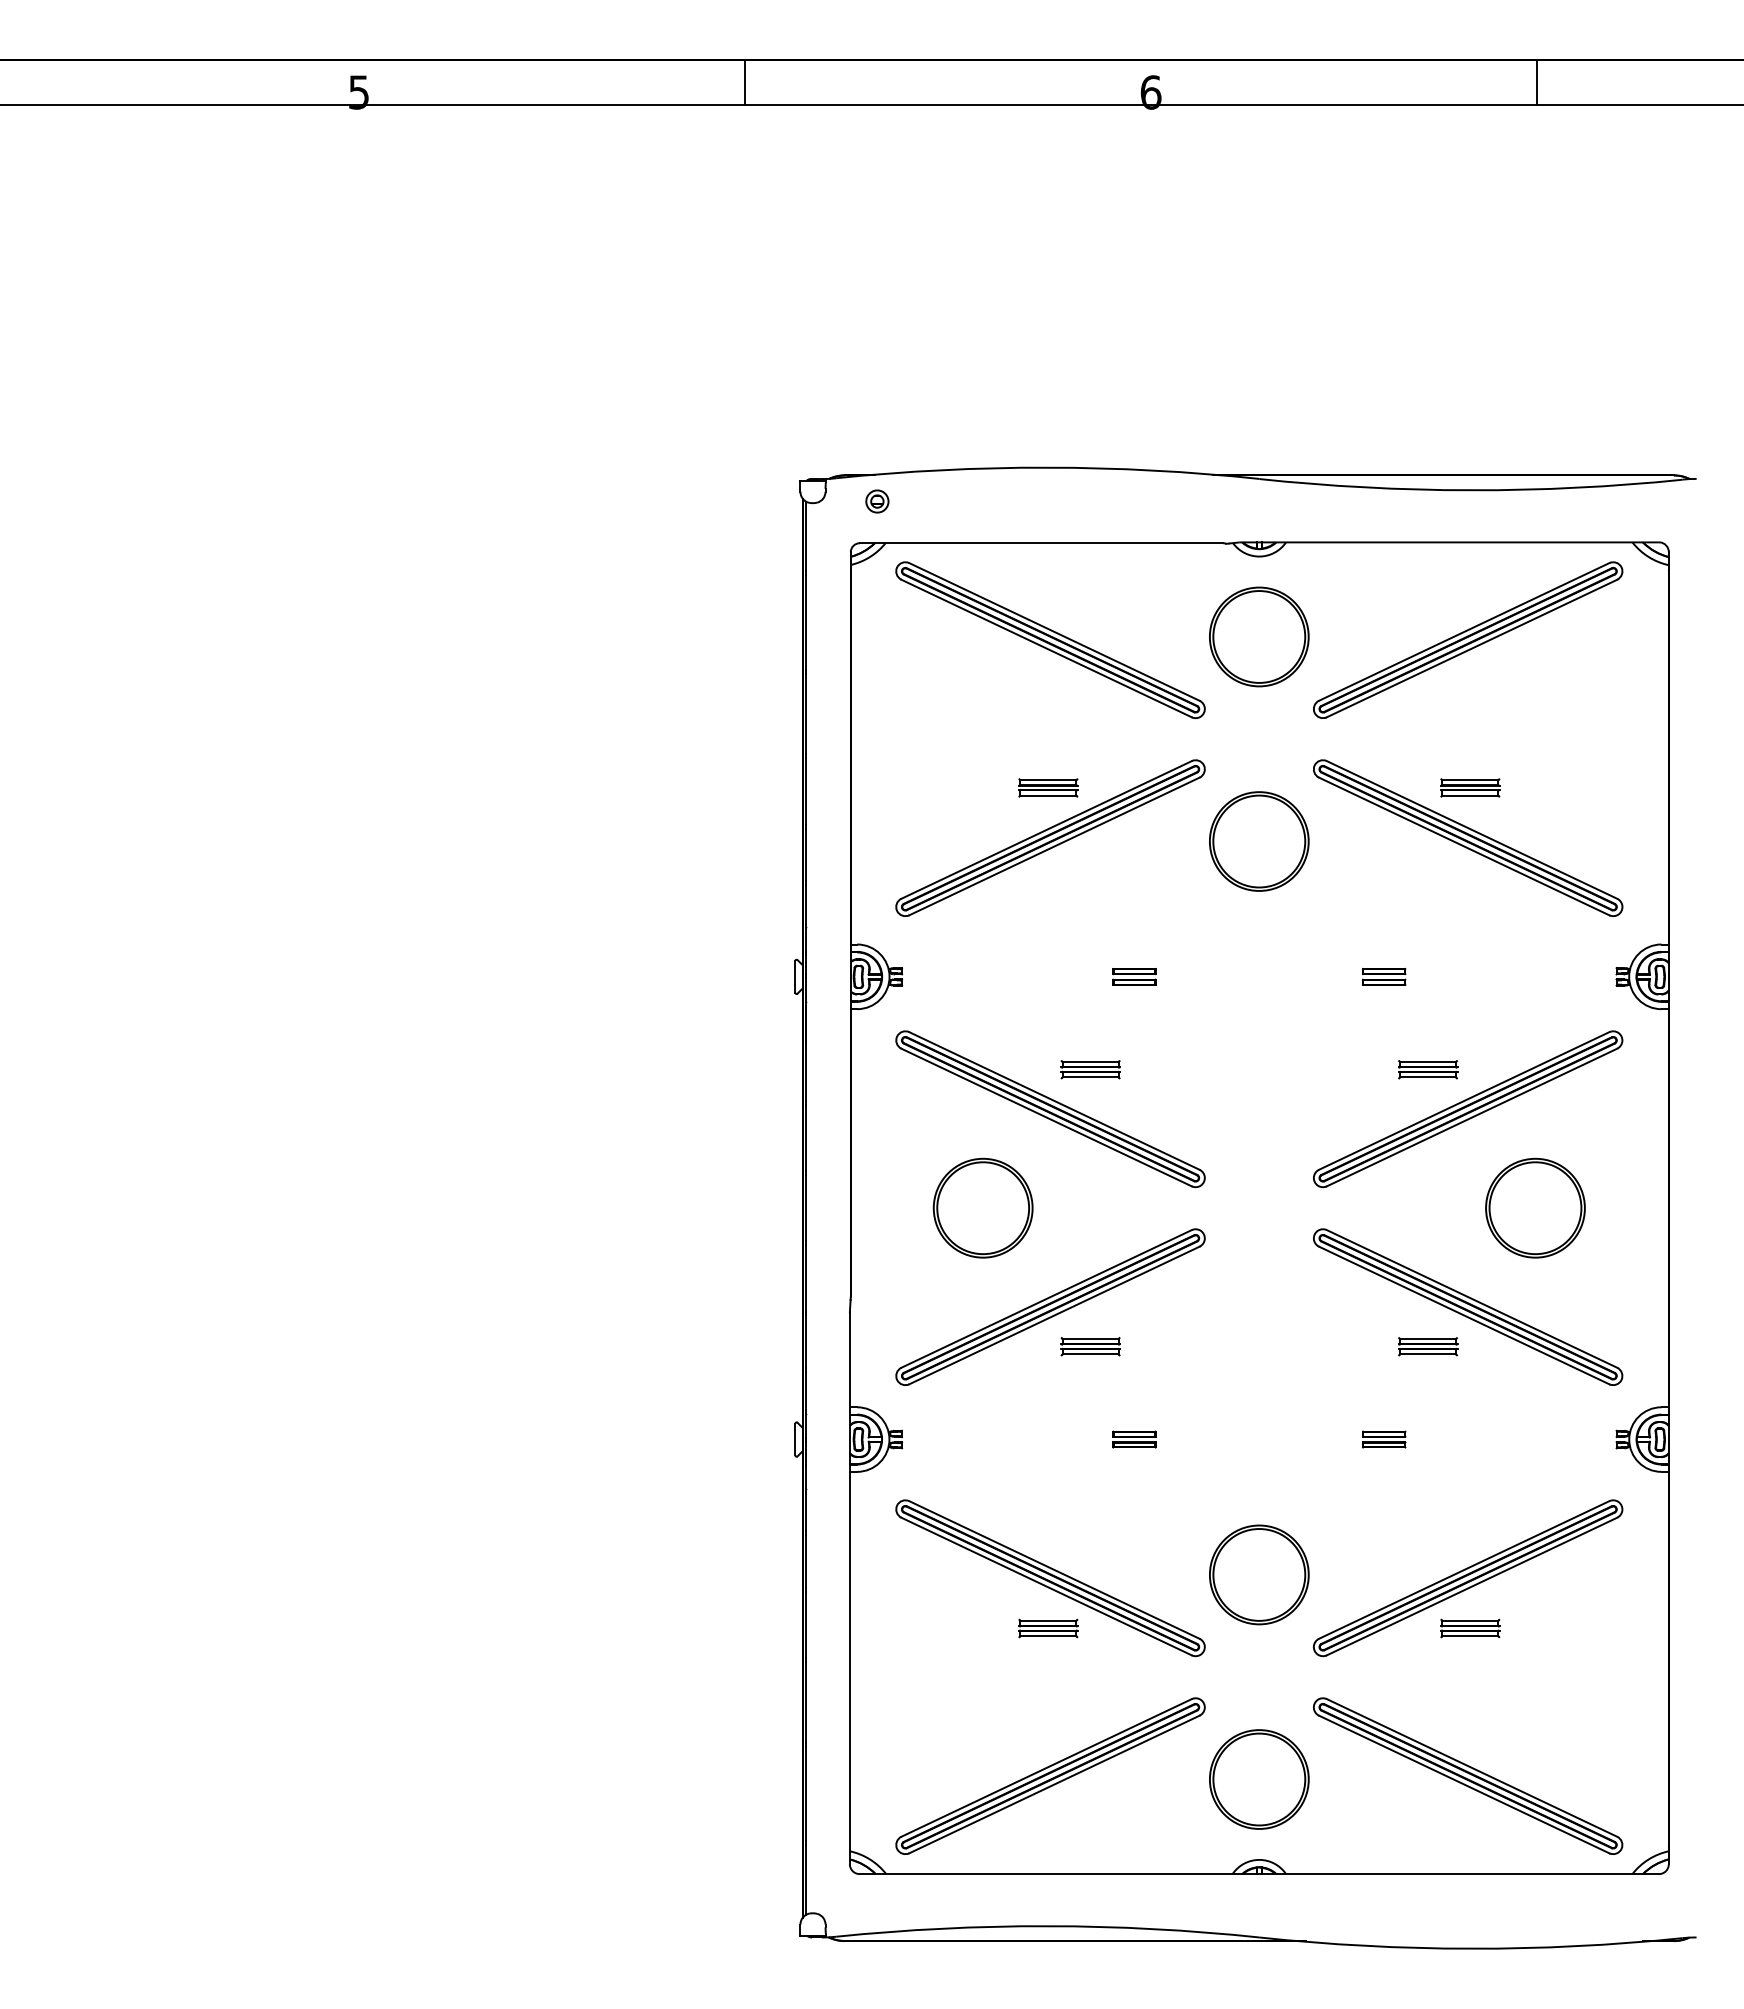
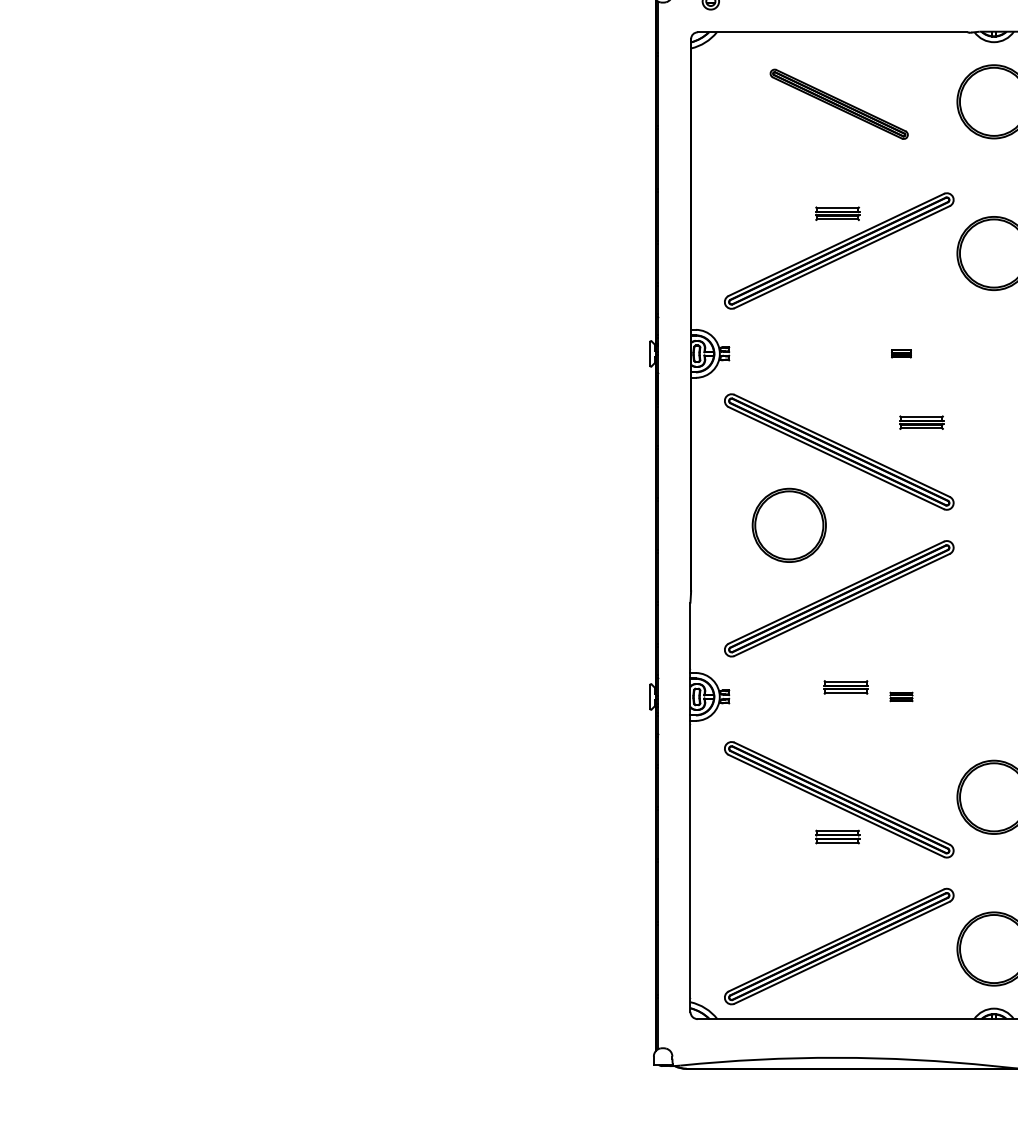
part: (1050, 640) -> (839, 104), size x0.6
part: (1134, 976) -> (901, 353), size x0.6
part: (1090, 1069) -> (921, 422), moved
part: (1090, 1346) -> (845, 687), moved
part: (1134, 1439) -> (901, 696), size x0.7

